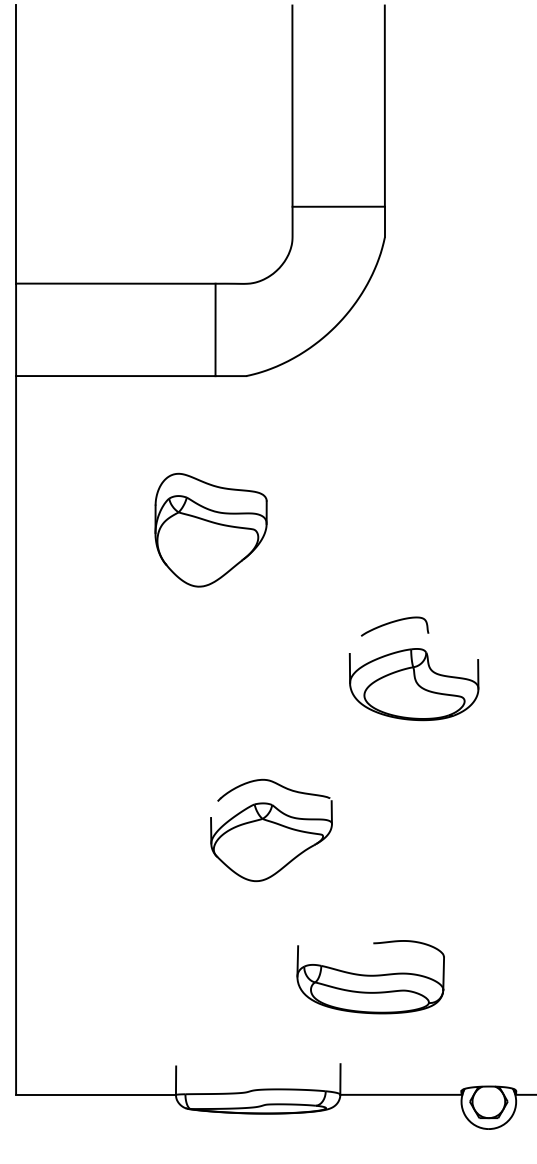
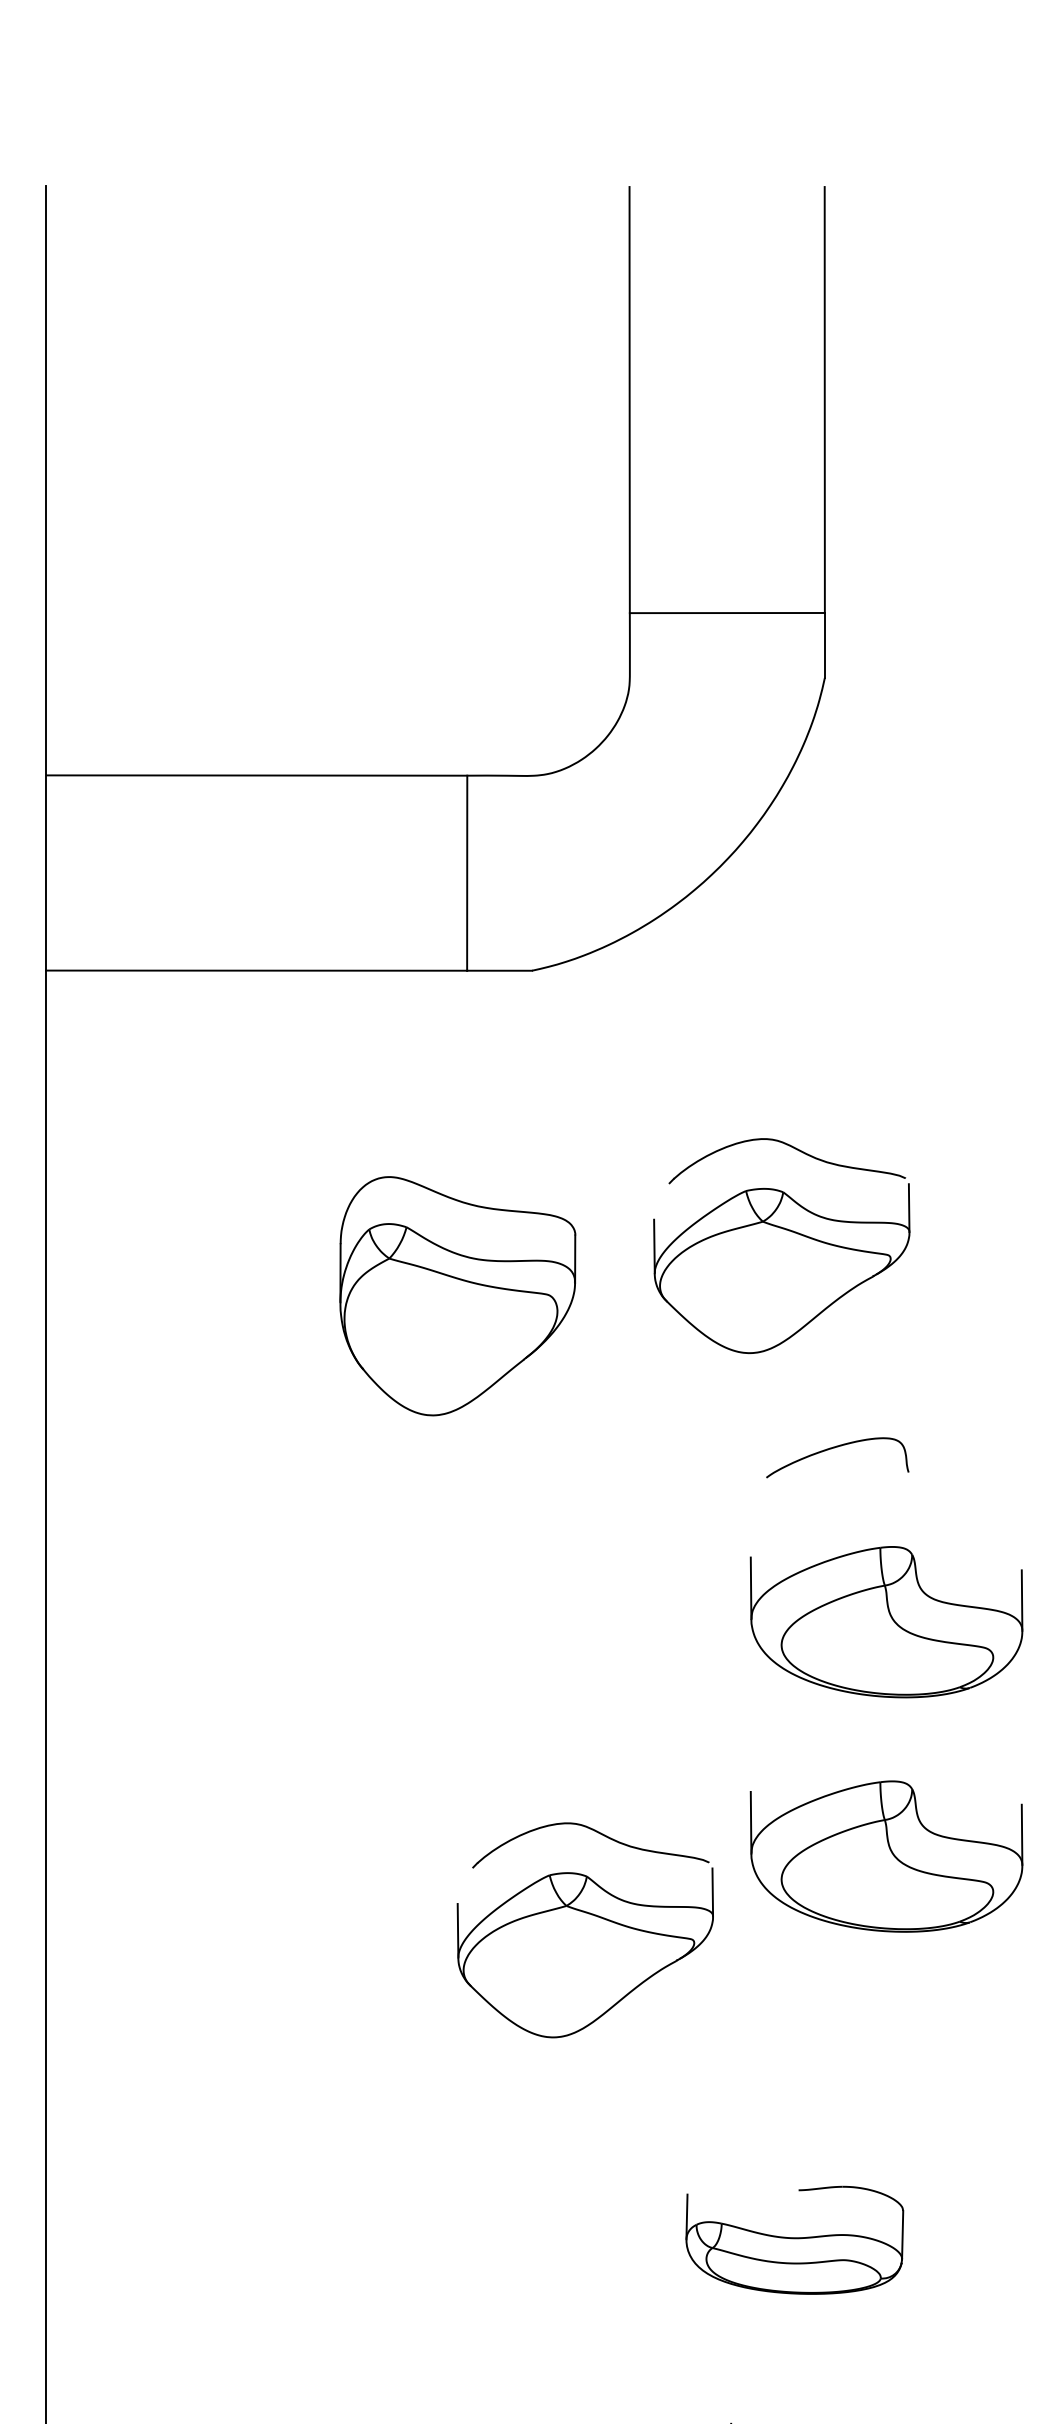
part: (364, 506) -> (781, 1246), added
curve: (394, 622) -> (836, 1448), moved
part: (413, 795) -> (885, 1856), added
part: (370, 977) -> (794, 2240), size x0.7

